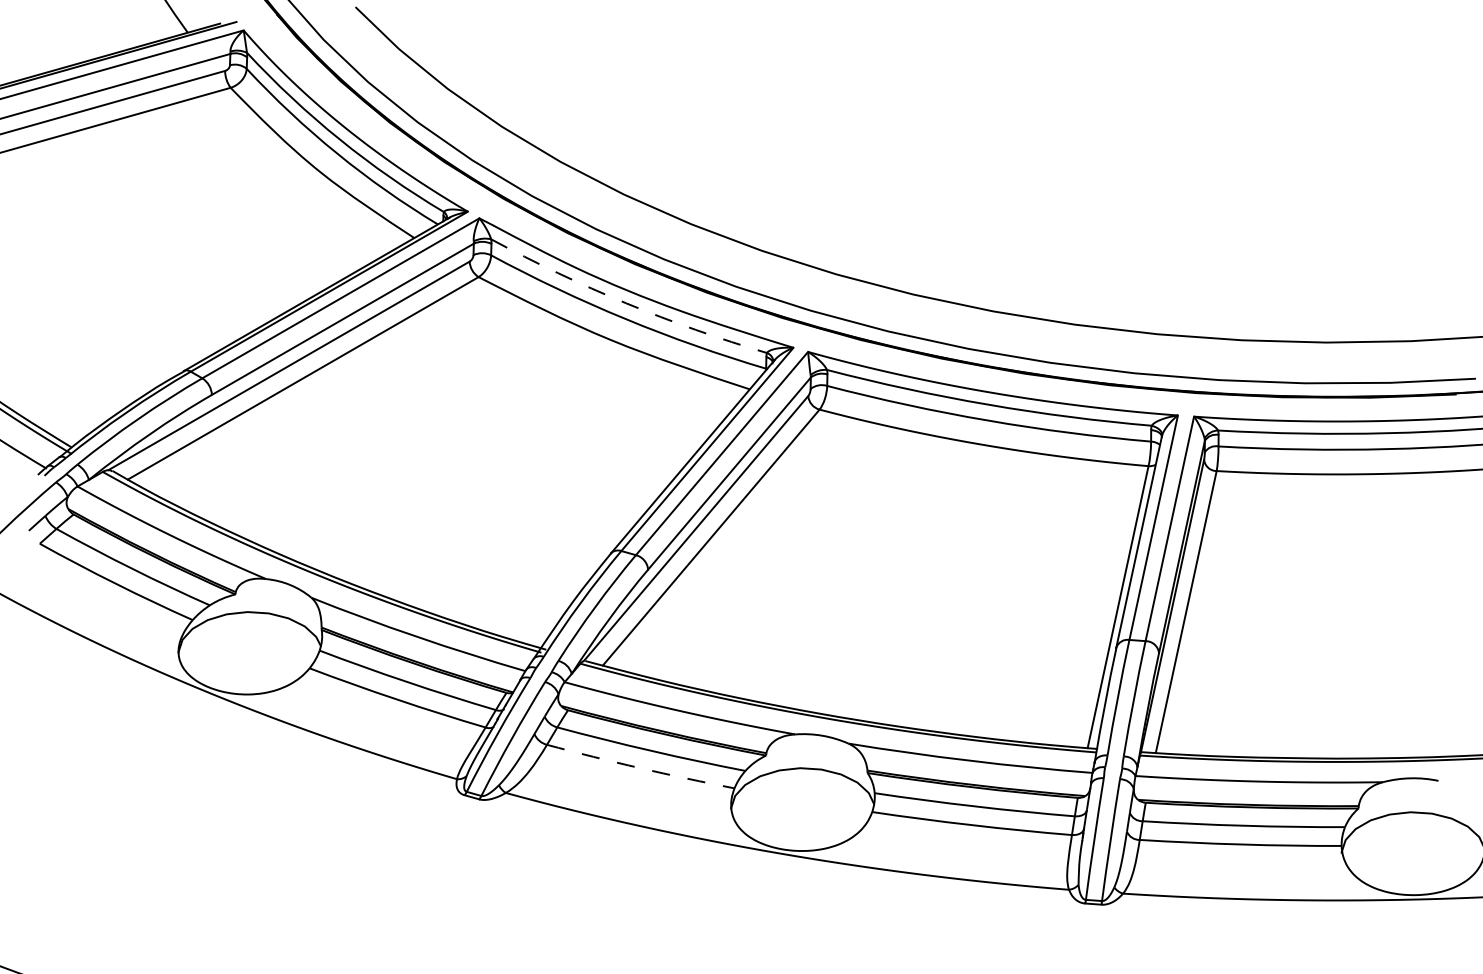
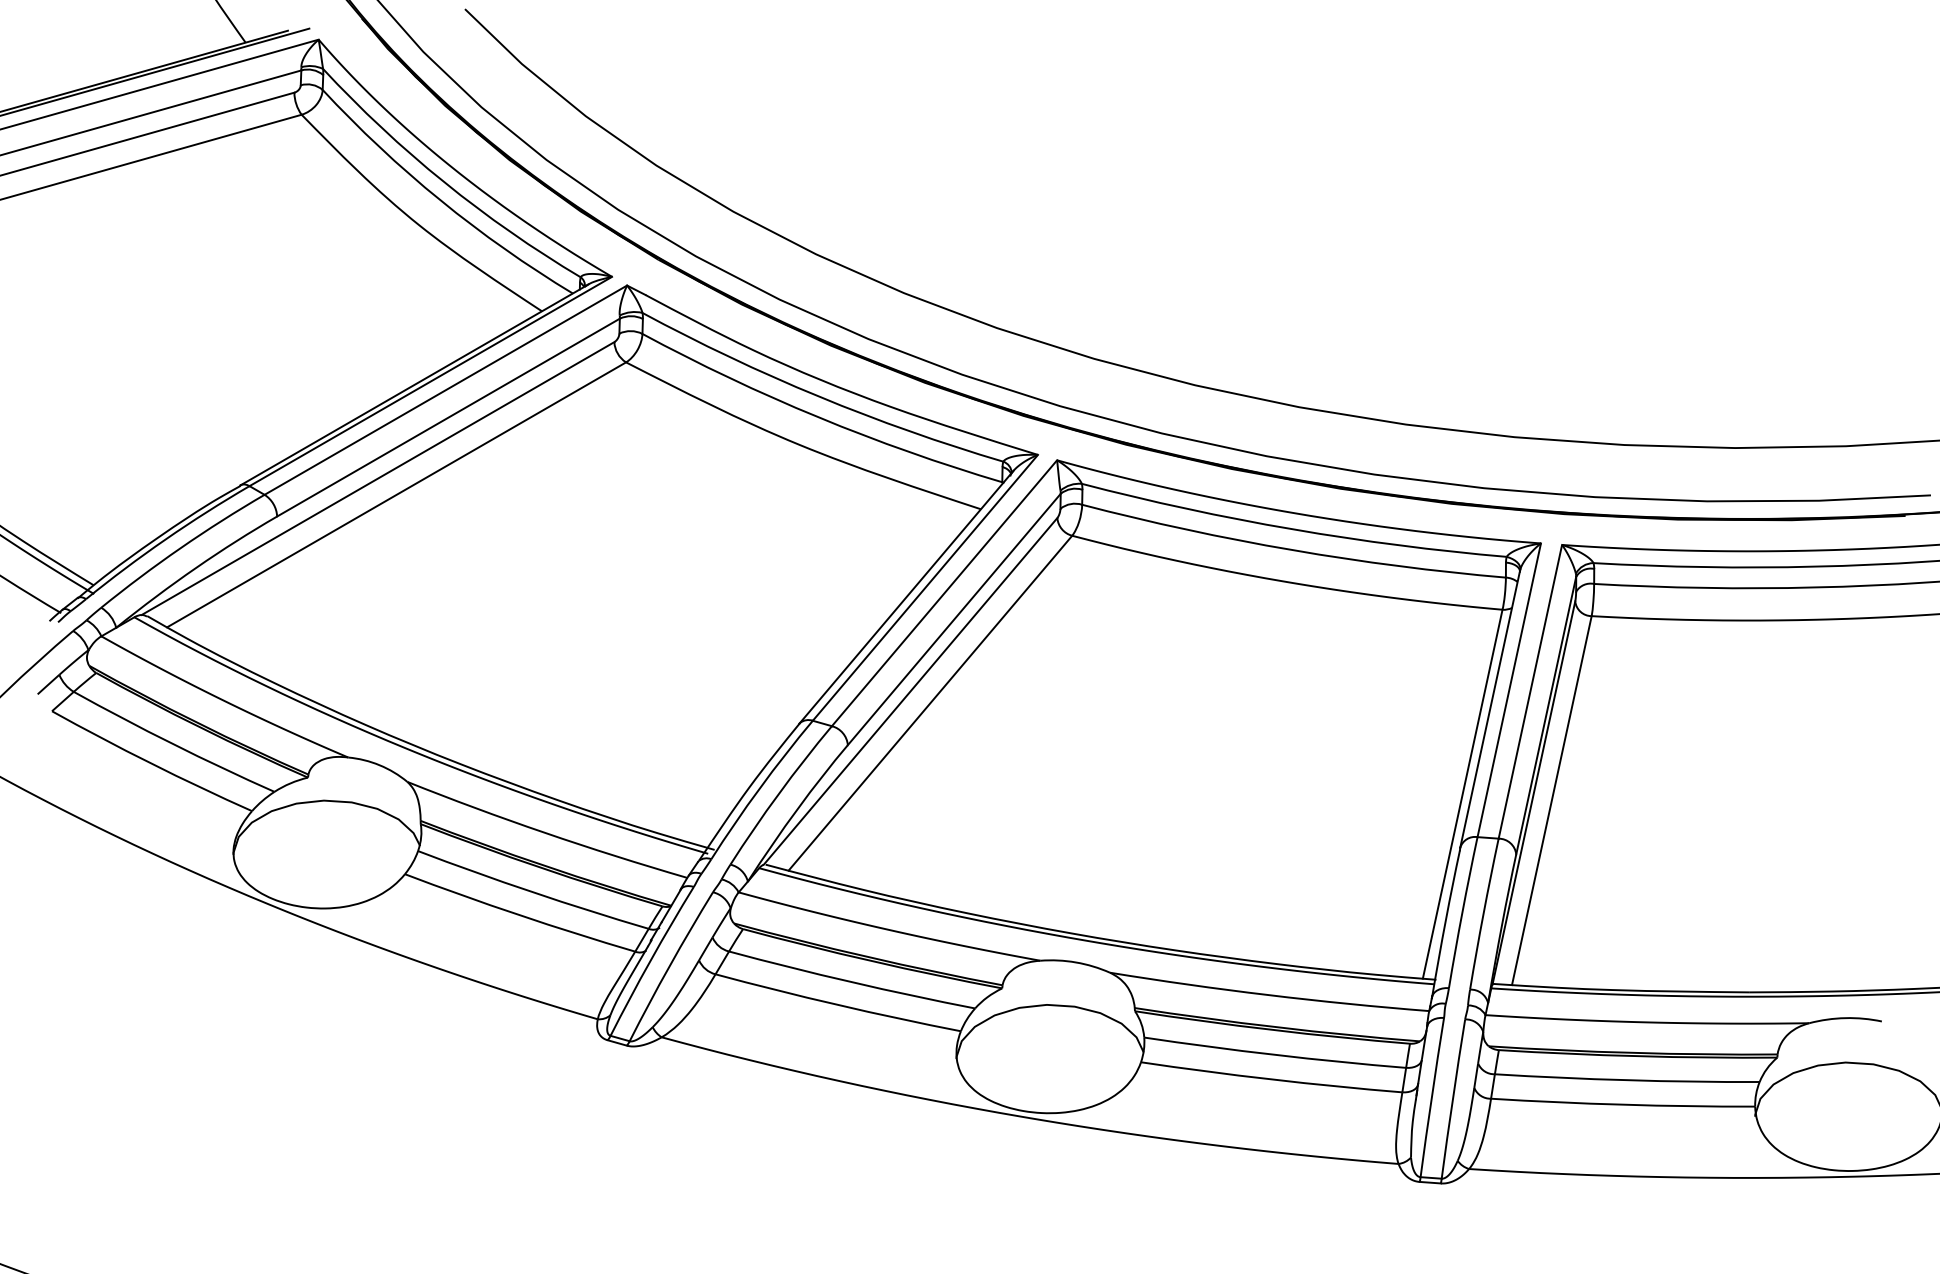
arc: (626, 303) -> (819, 396), dashed -> solid
arc: (640, 768) -> (837, 1005), dashed -> solid

